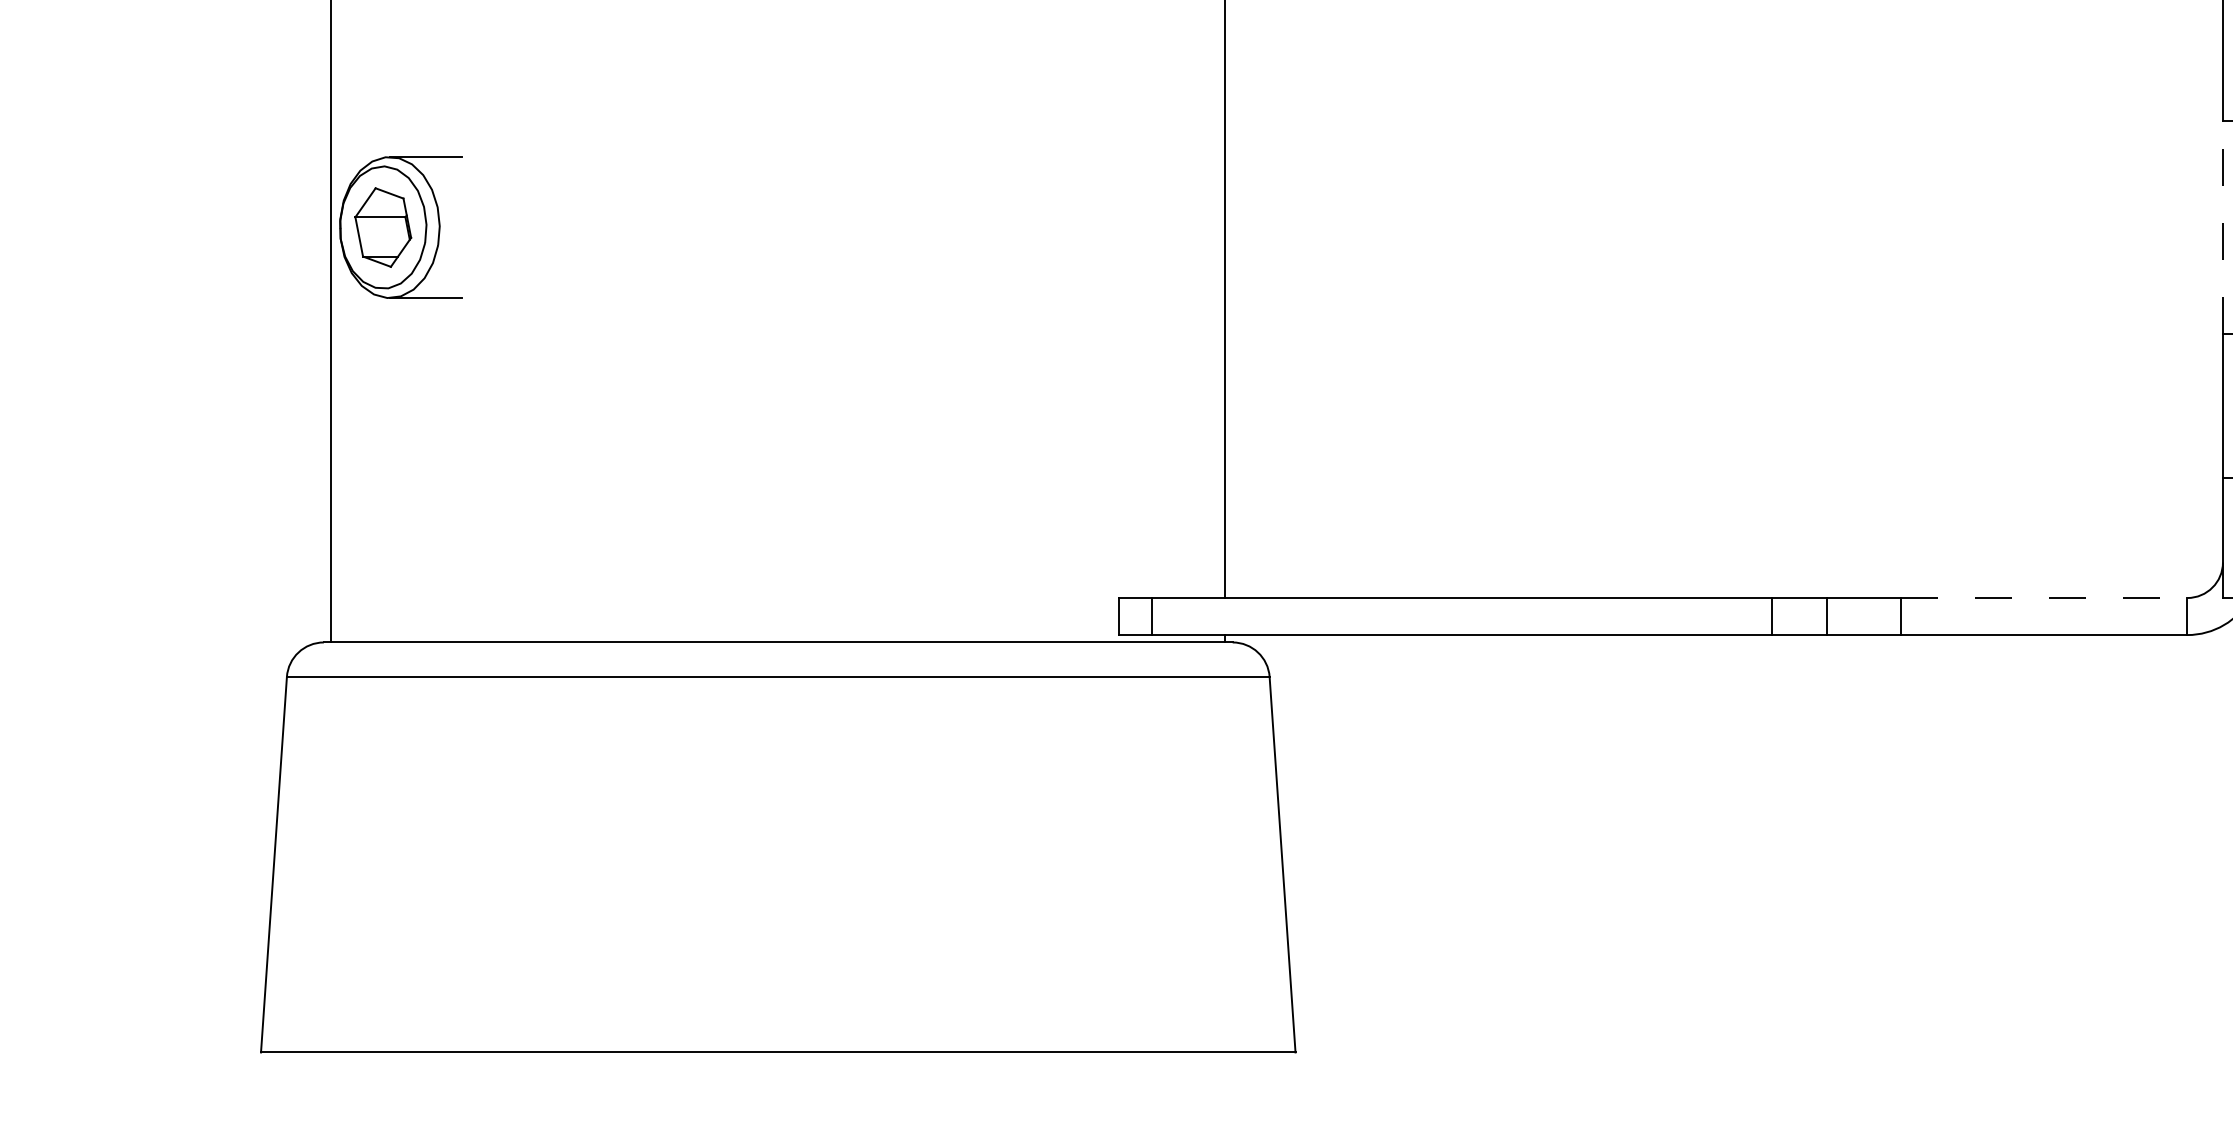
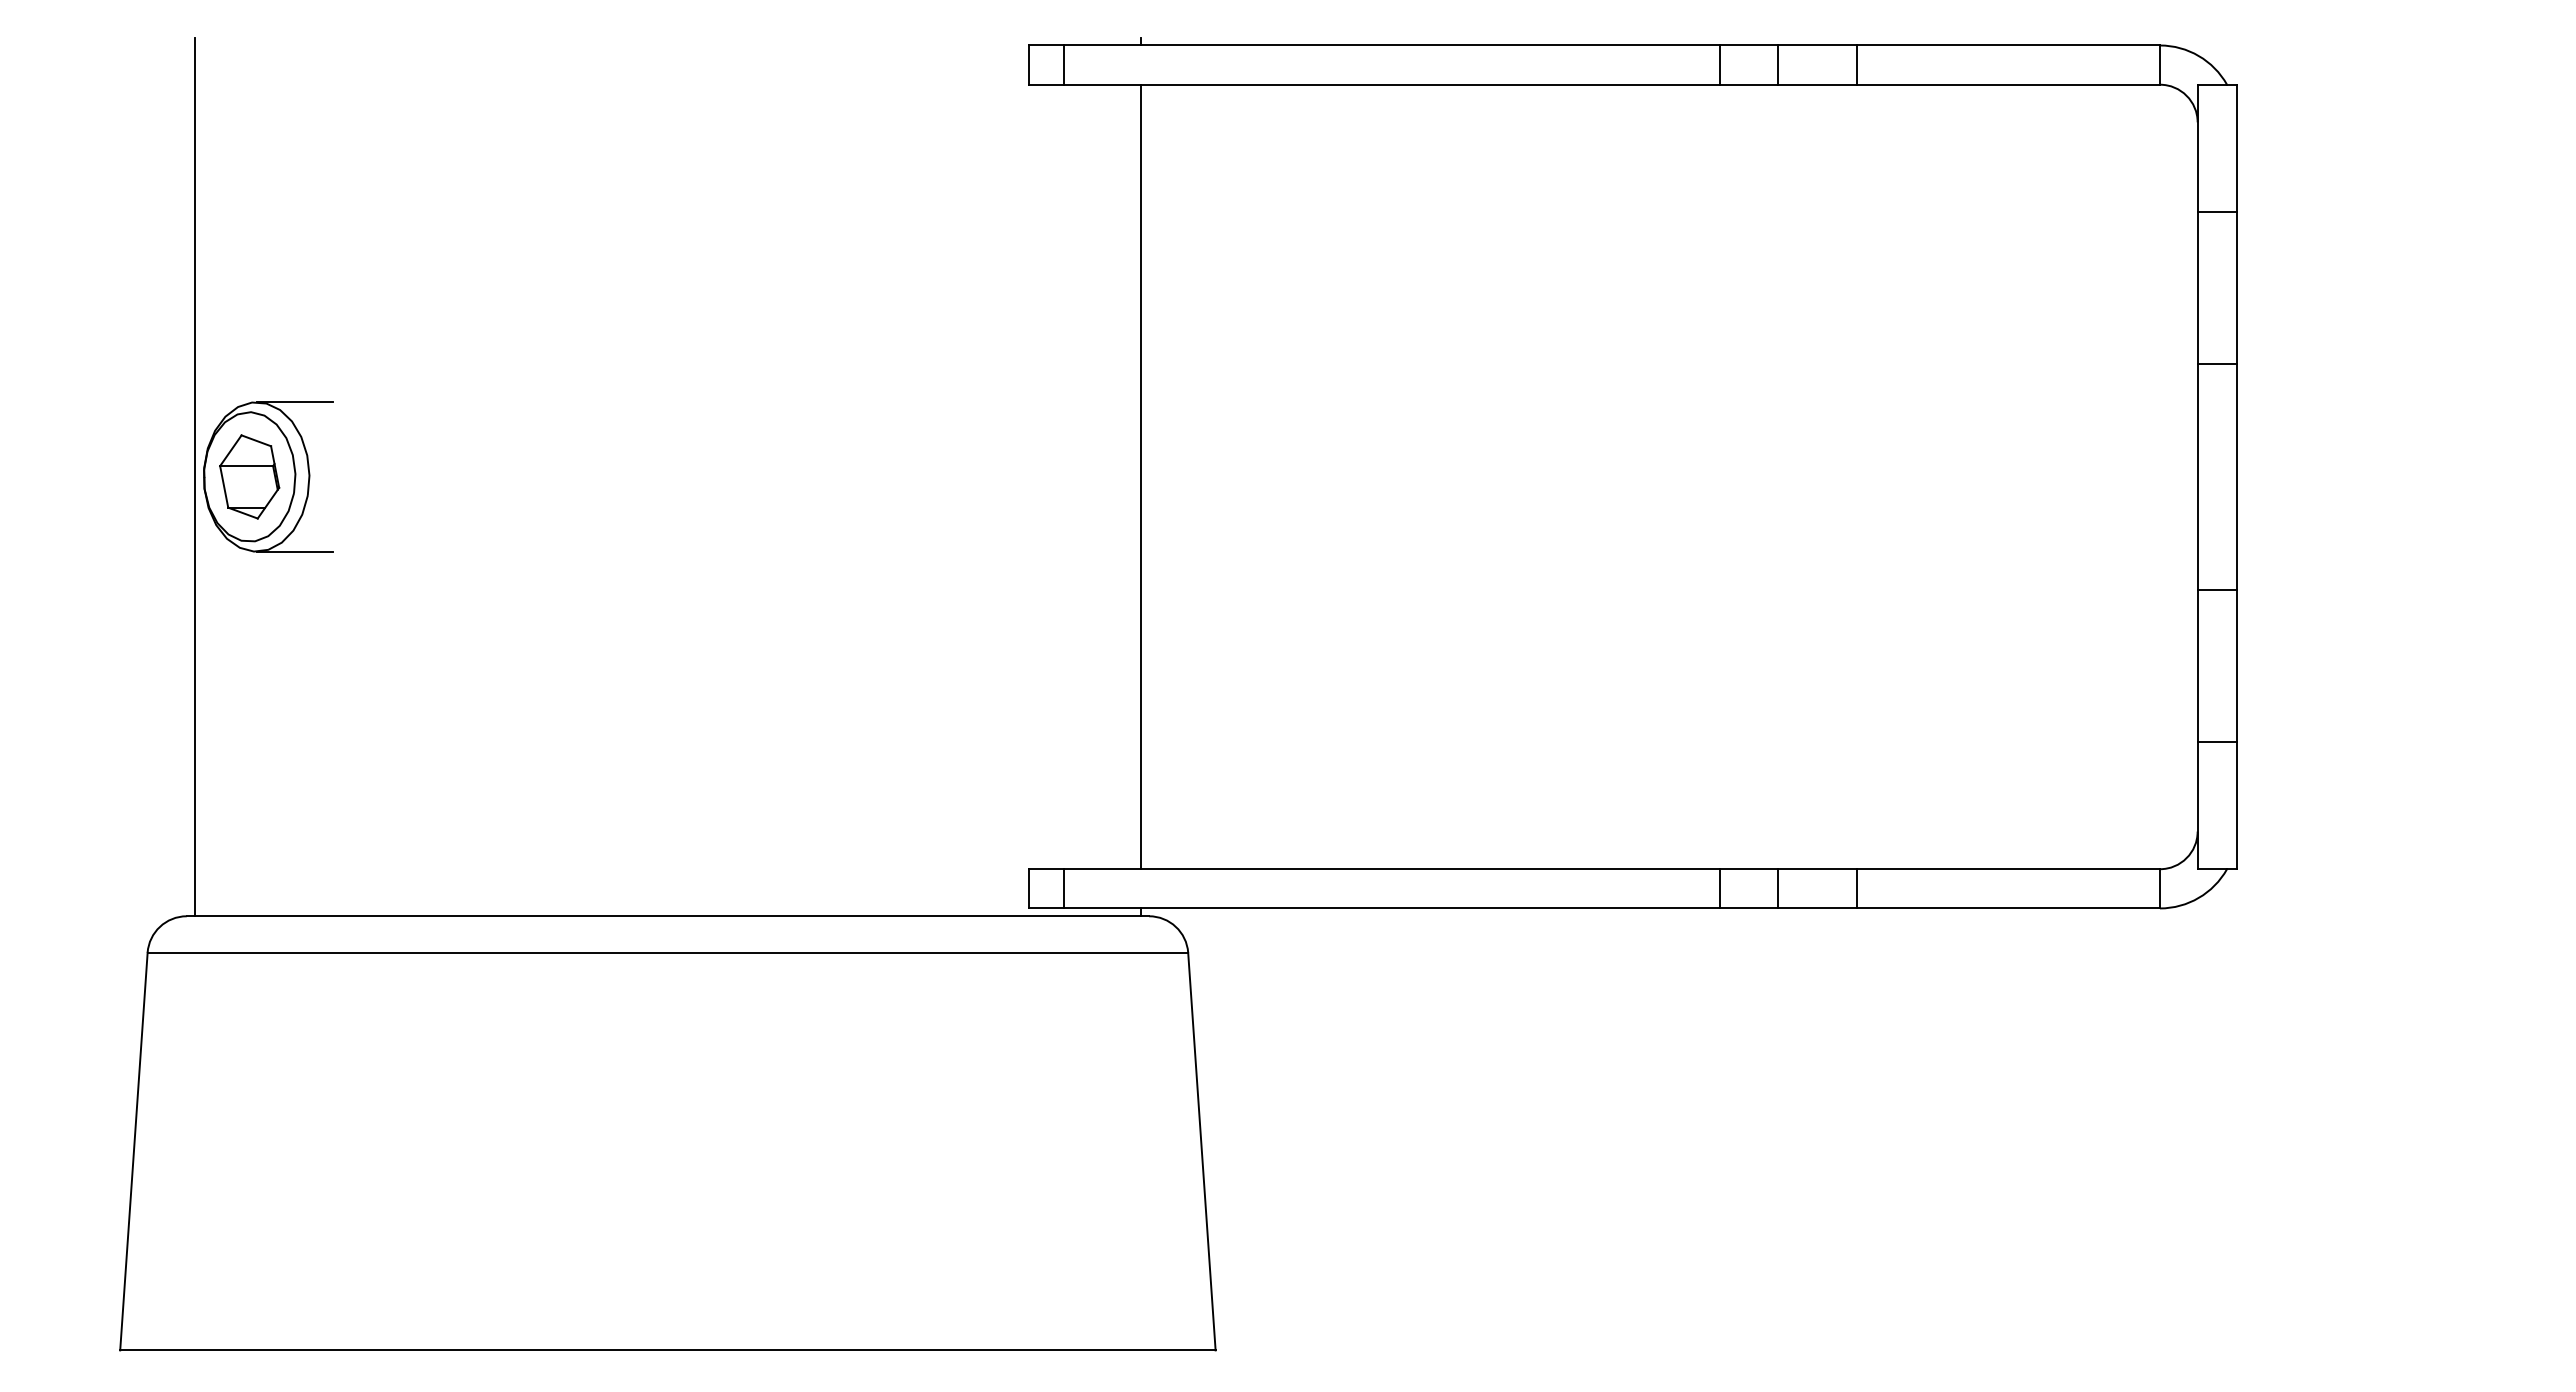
line: (2222, 227) -> (2197, 476), dashed -> solid
line: (2044, 598) -> (2008, 869), dashed -> solid

